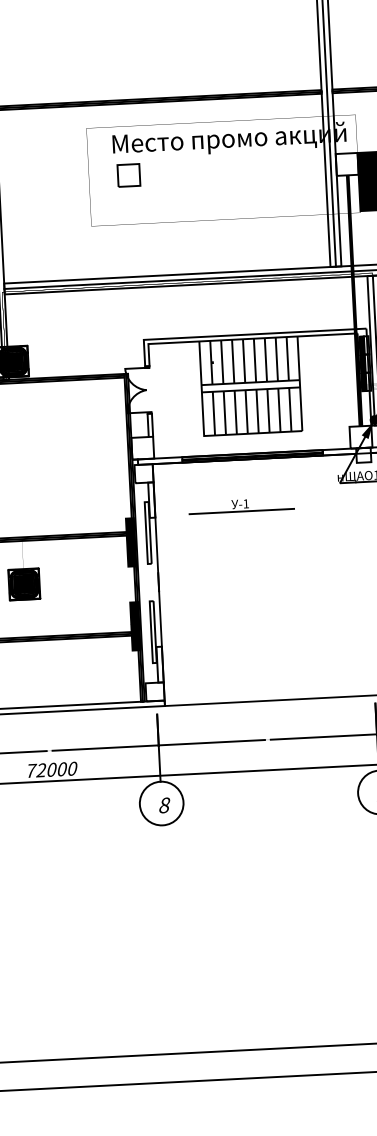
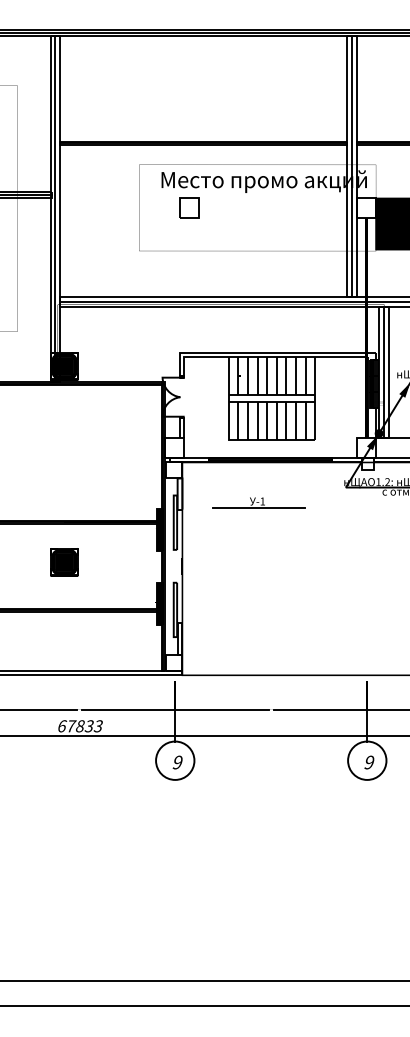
part: (129, 174) -> (189, 207), moved
text: (52, 770) -> (80, 726), 72000 -> 67833
text: (164, 805) -> (177, 762), 8 -> 9

